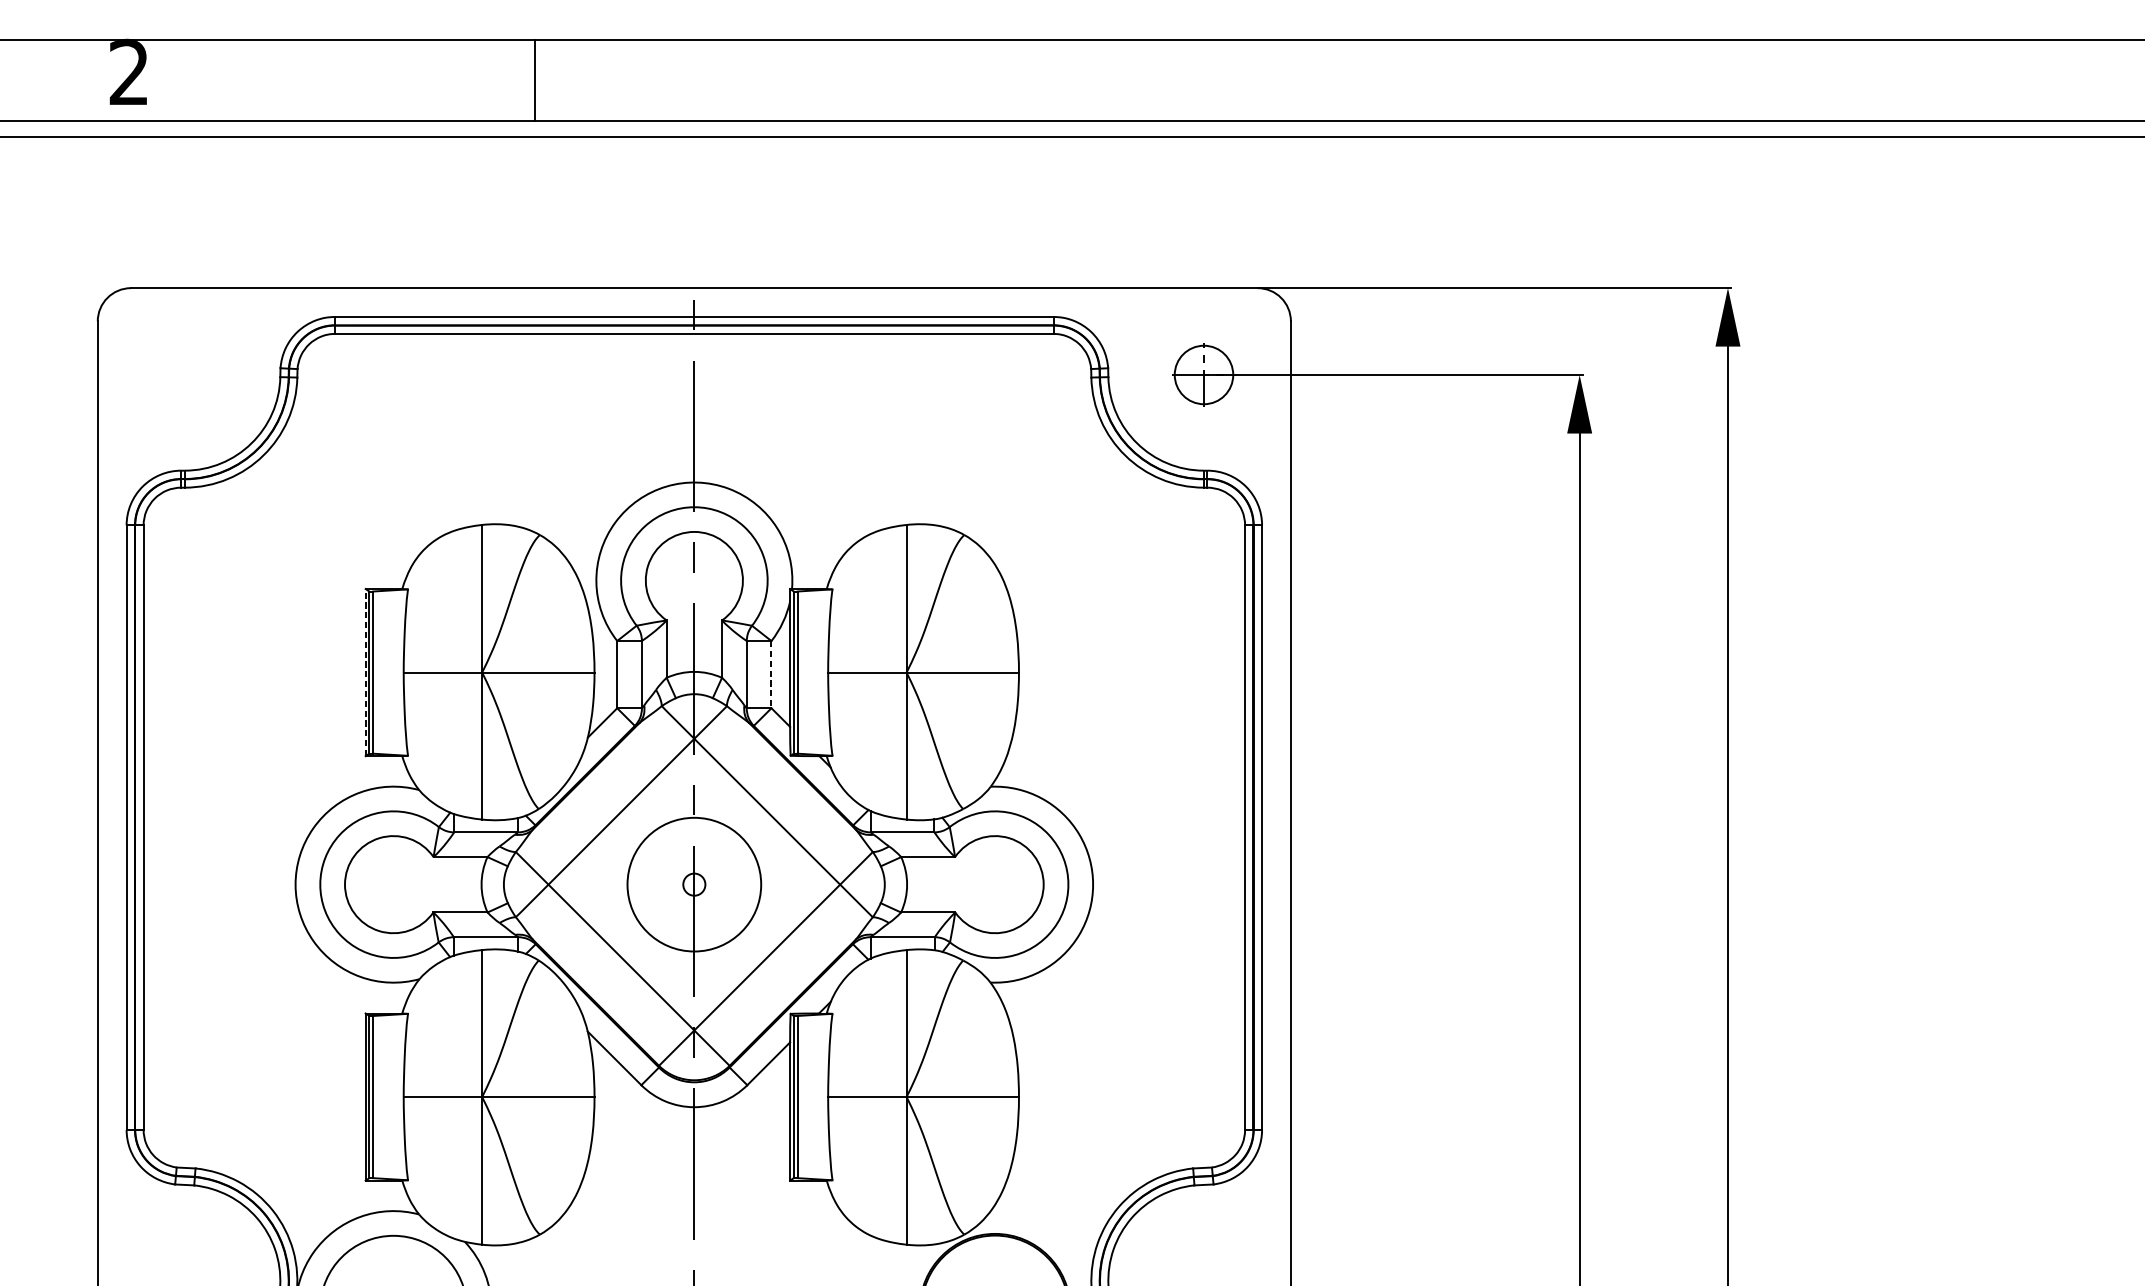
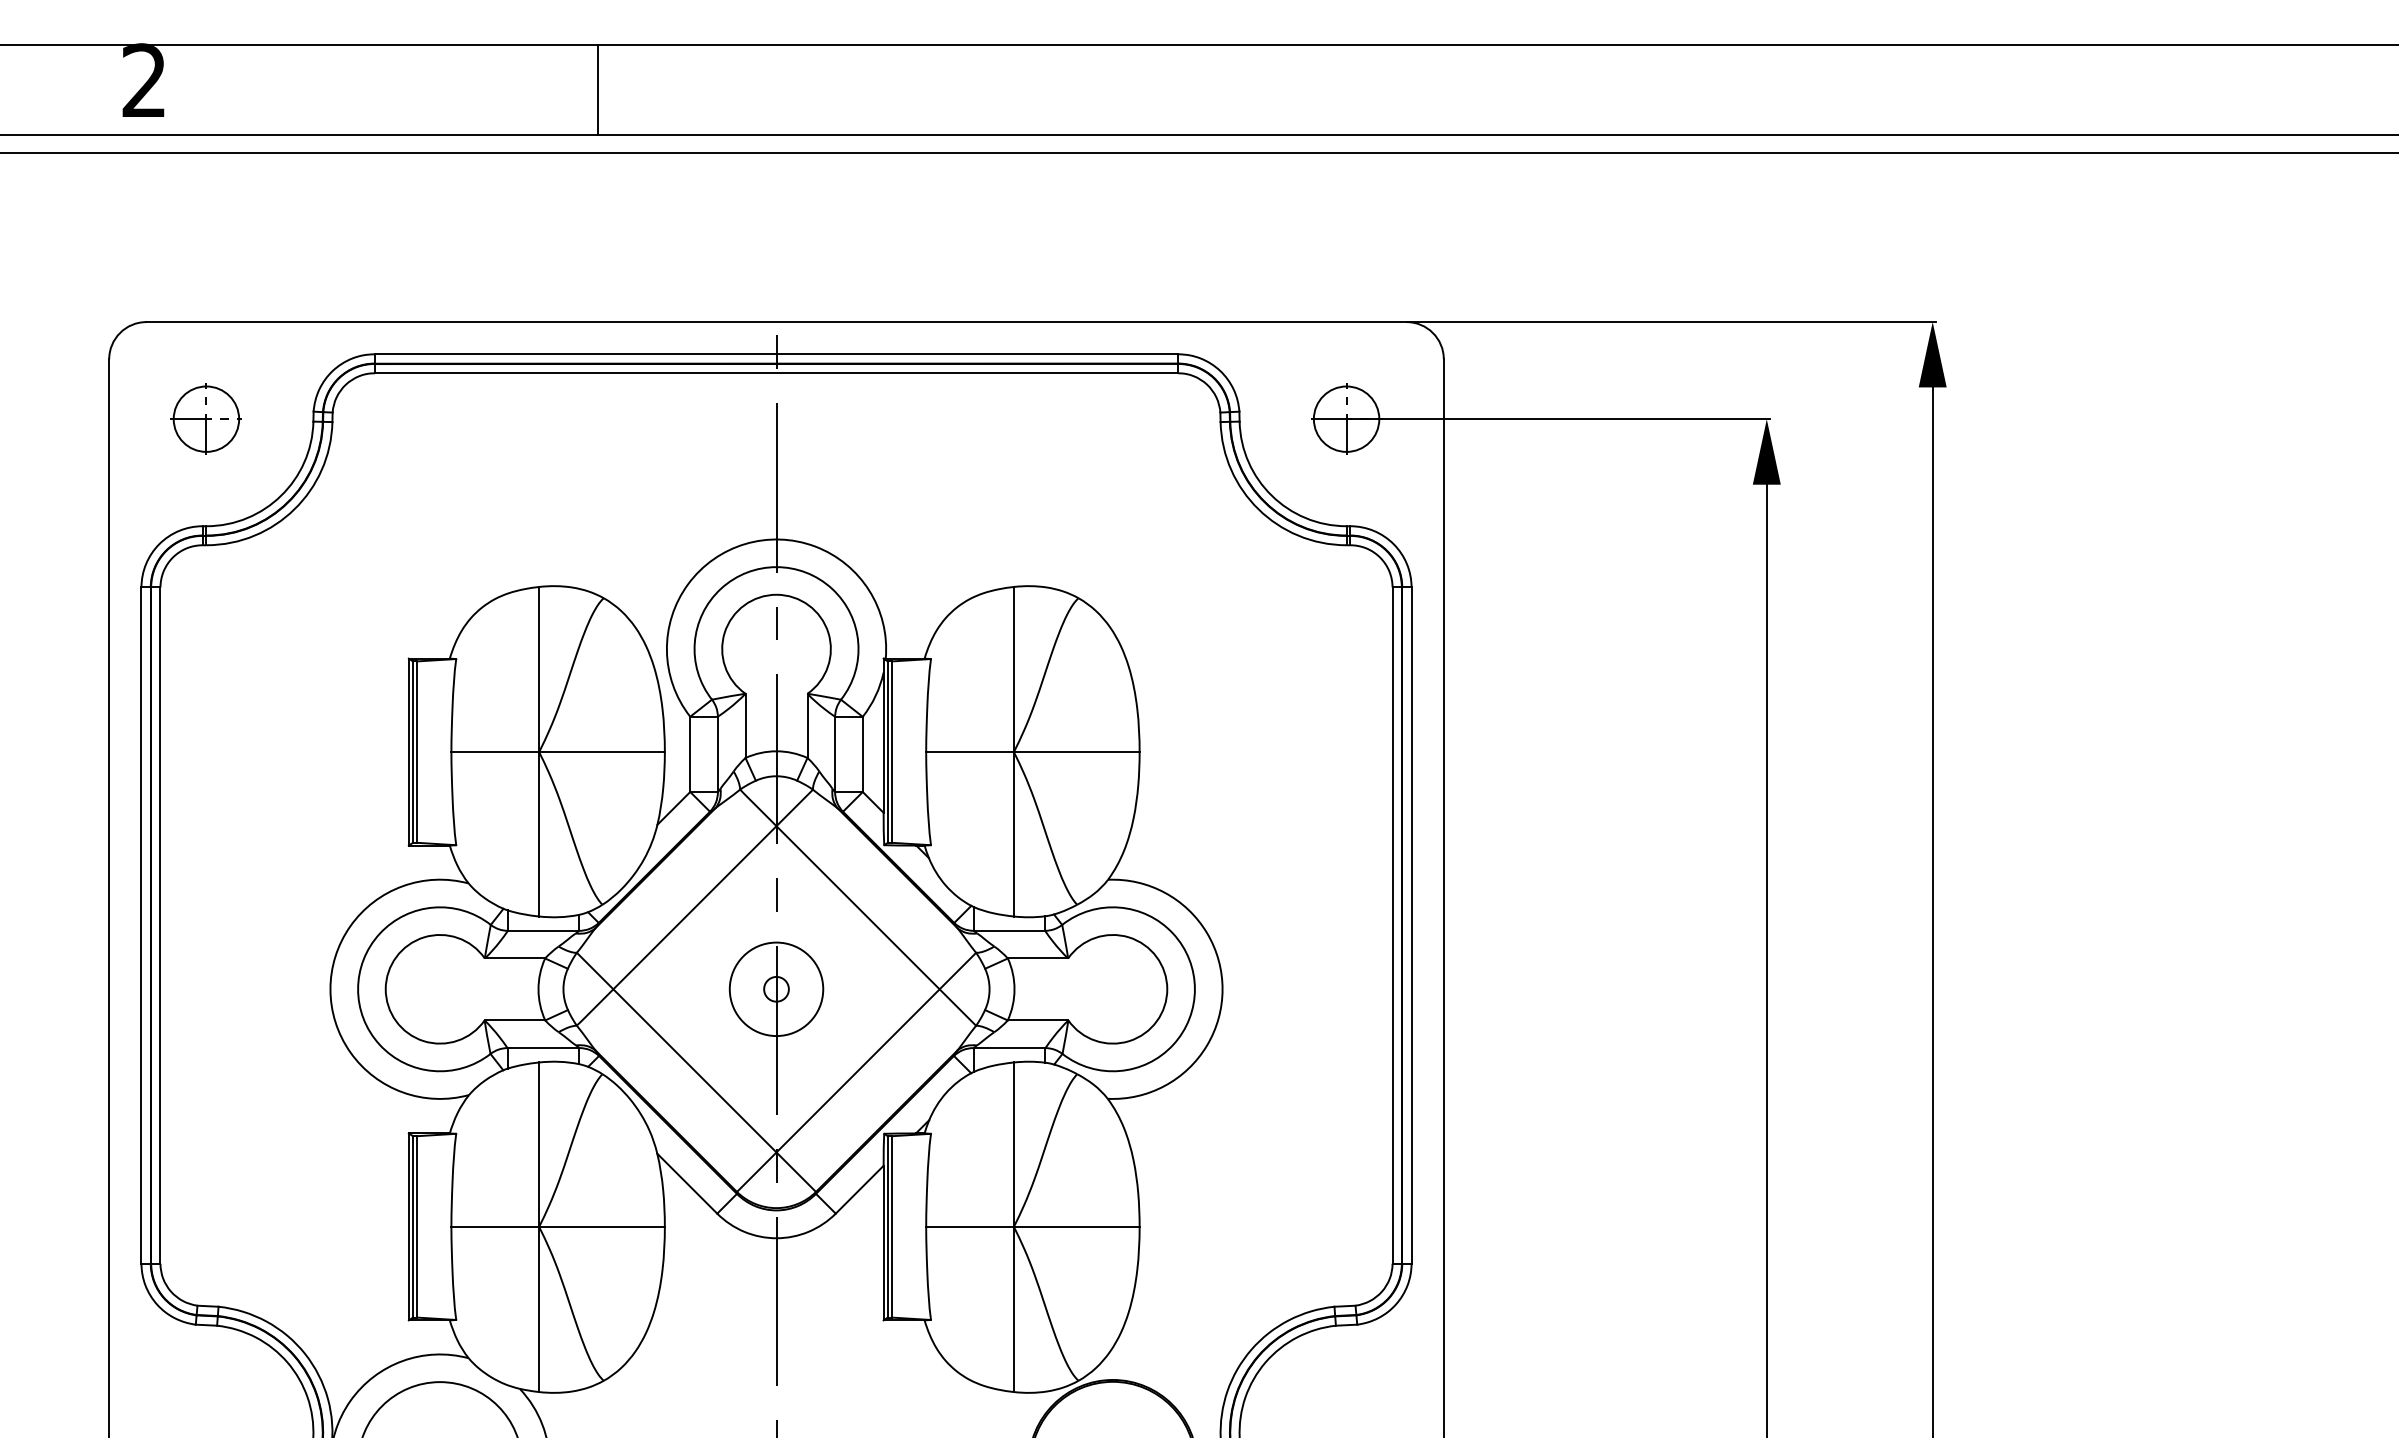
part: (183, 374) -> (205, 418), added
line: (365, 672) -> (408, 751), dashed -> solid
line: (771, 674) -> (862, 754), dashed -> solid
circle: (694, 884) -> (776, 989), size x0.62

